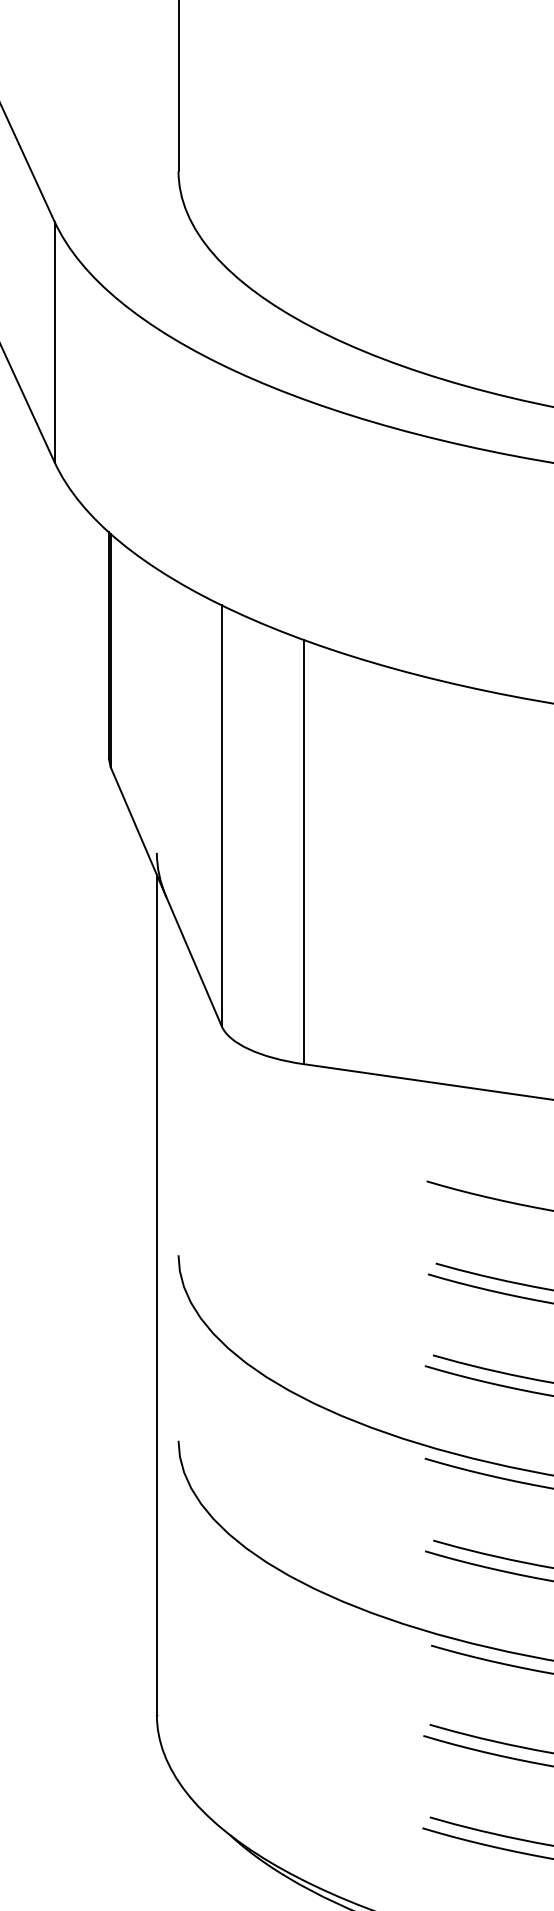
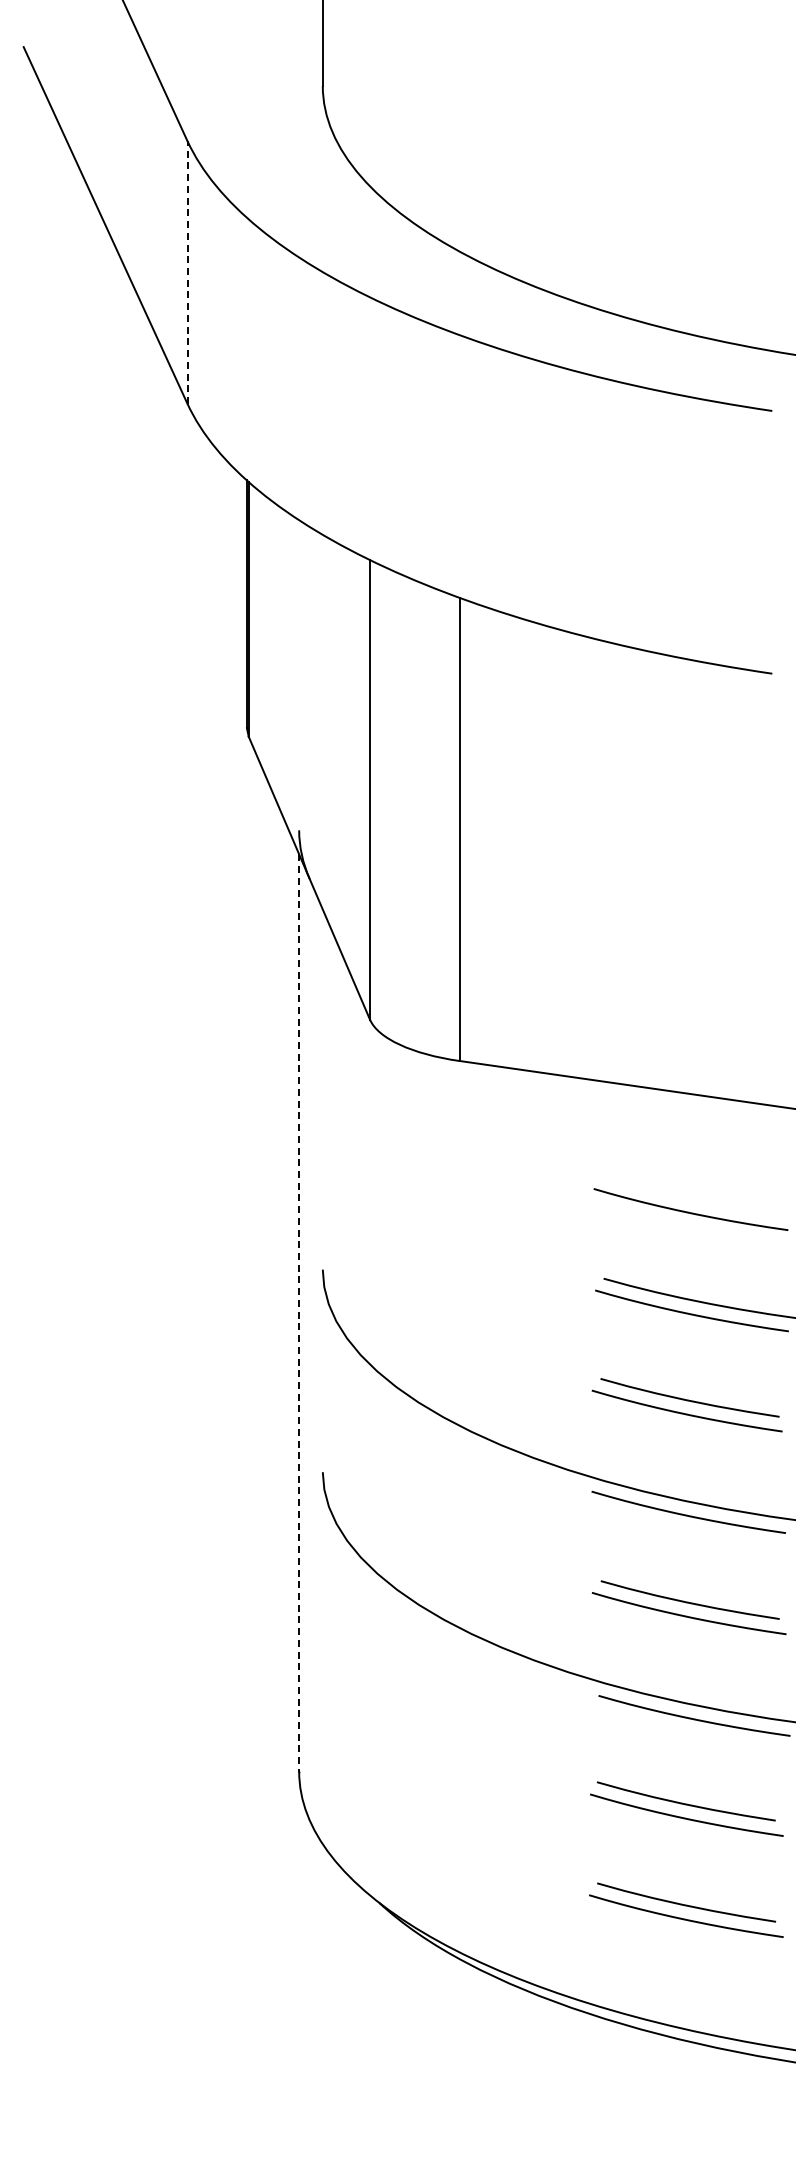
line: (54, 341) -> (187, 272), solid -> dashed
line: (157, 1295) -> (299, 1313), solid -> dashed

